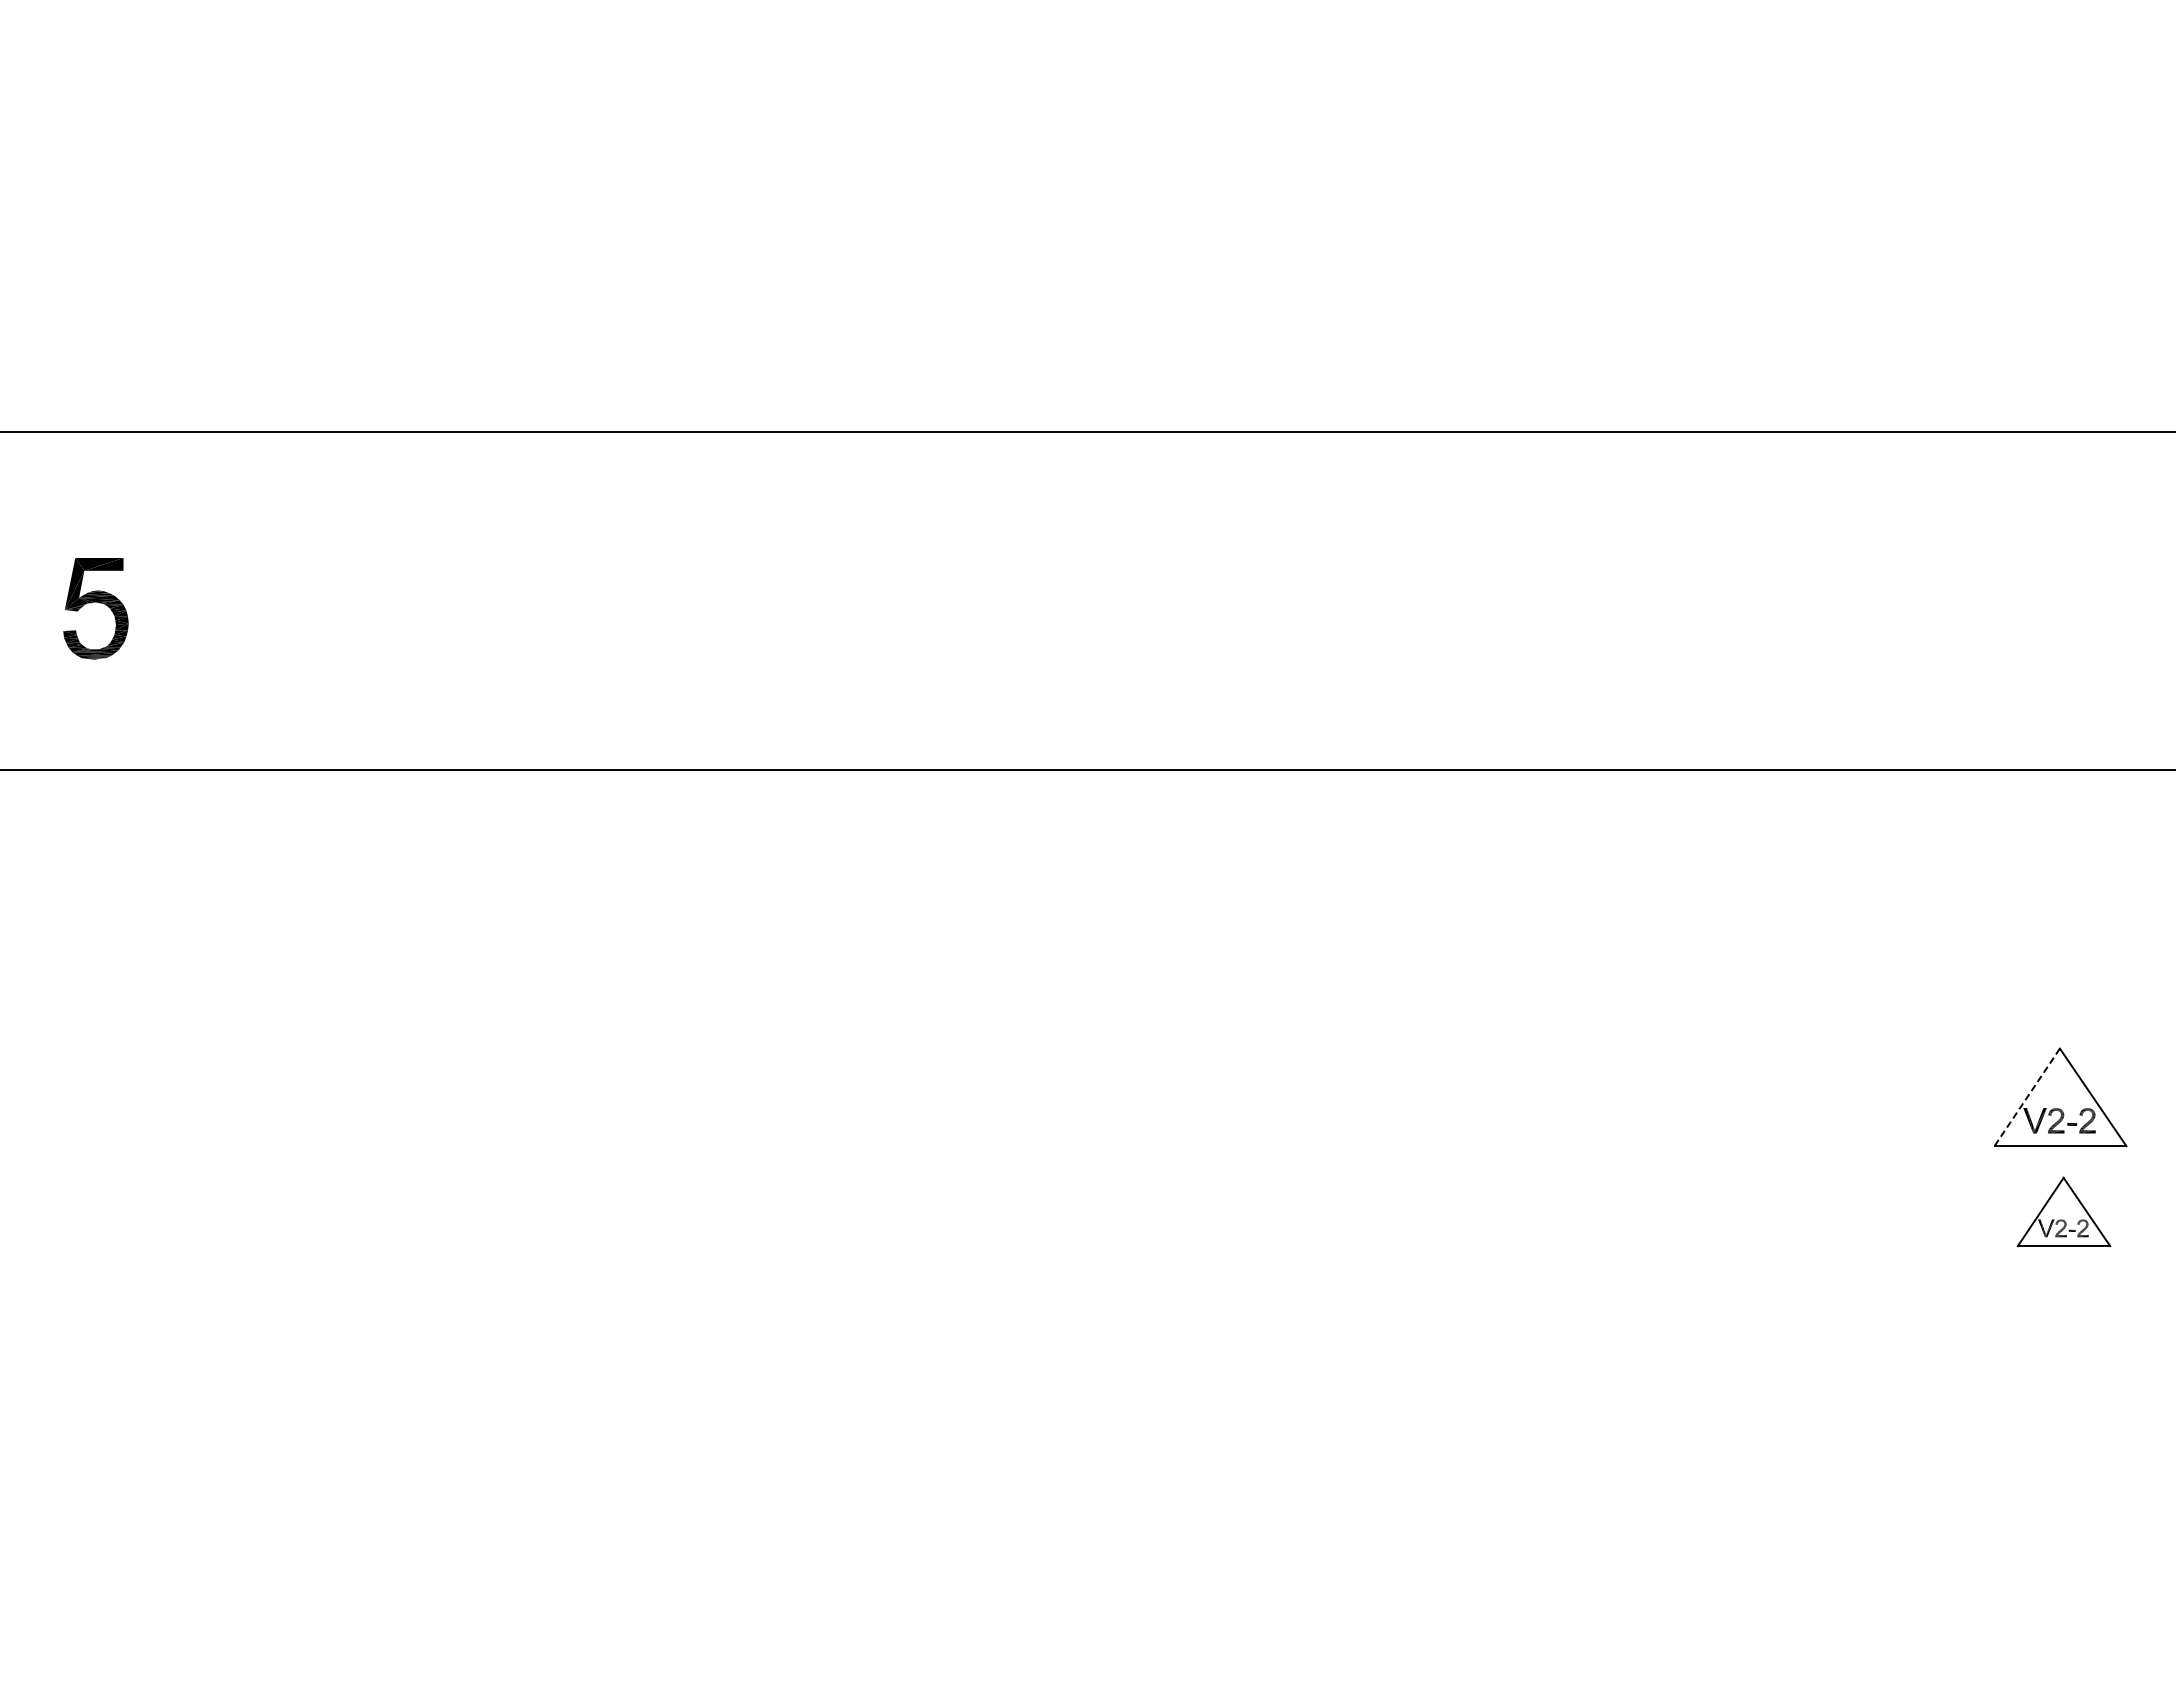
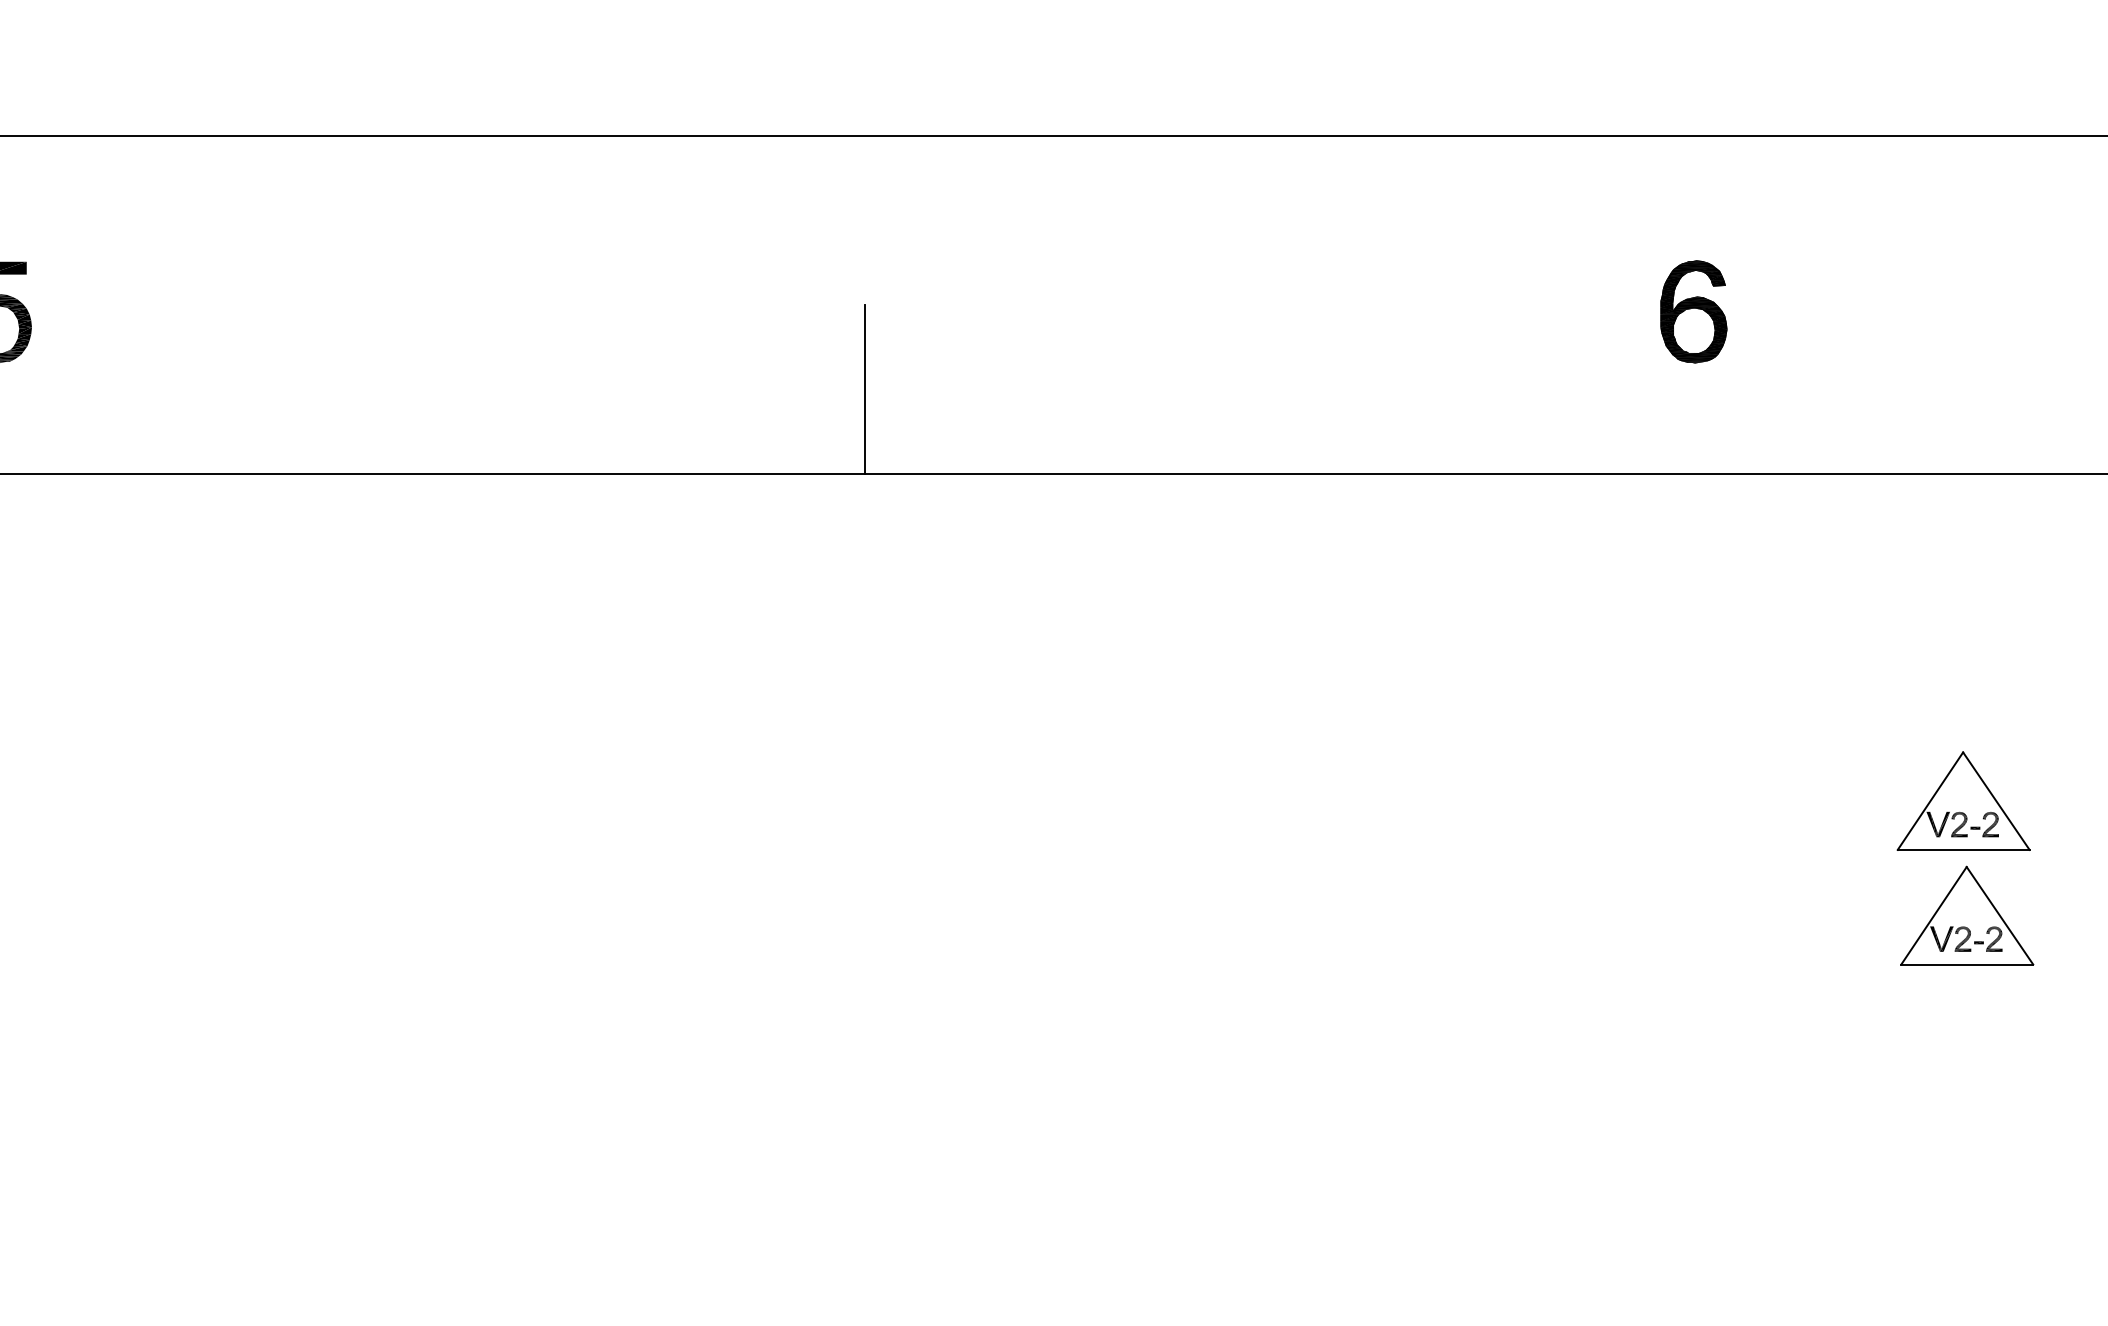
part: (1790, 607) -> (1693, 311), added
line: (961, 685) -> (864, 389), added
line: (2027, 1097) -> (1930, 801), dashed -> solid
part: (2063, 1211) -> (1966, 915), size x1.43

